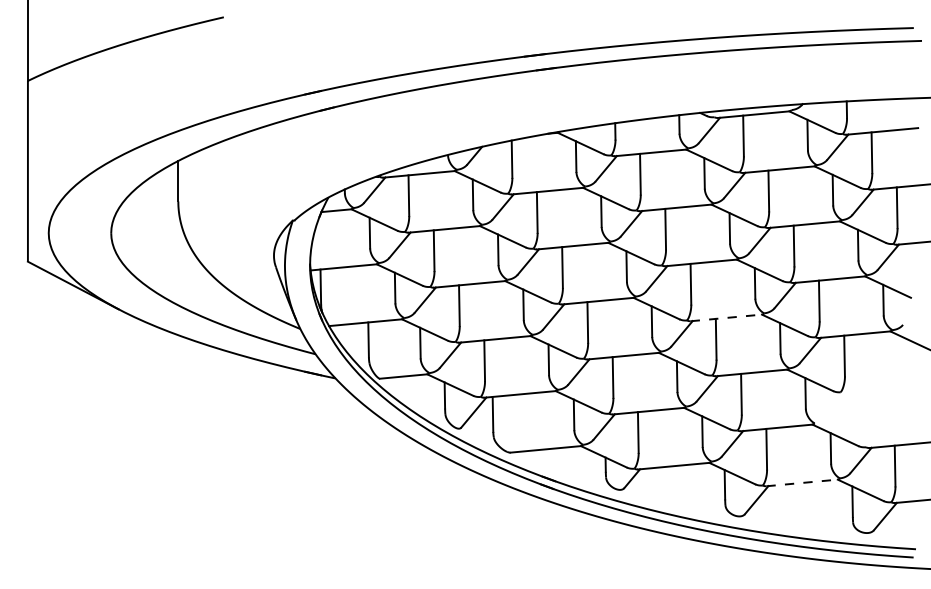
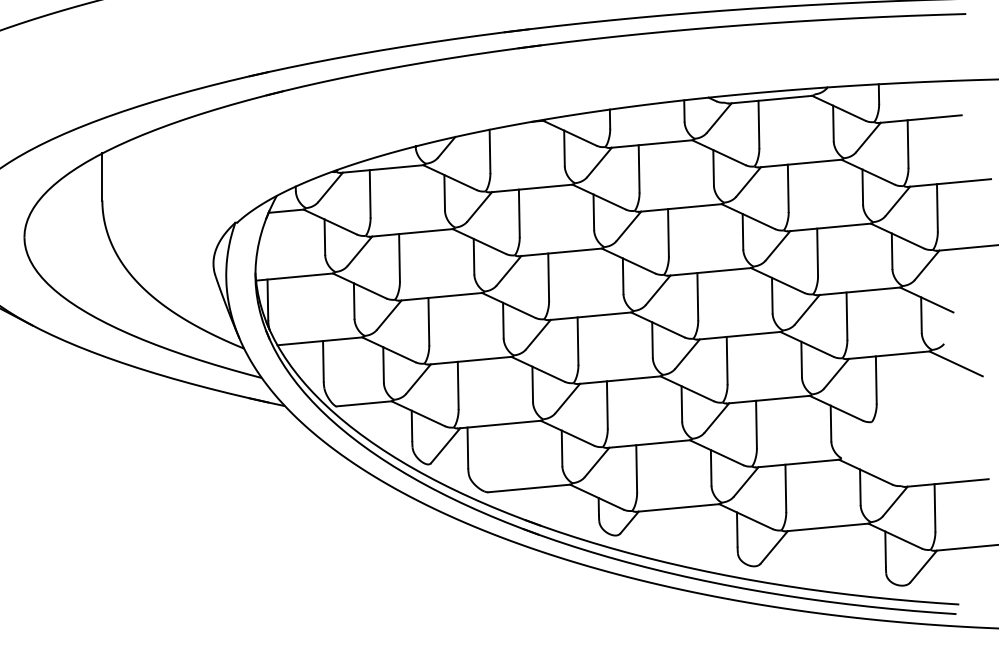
line: (726, 317) -> (739, 335), dashed -> solid
line: (802, 482) -> (827, 526), dashed -> solid

